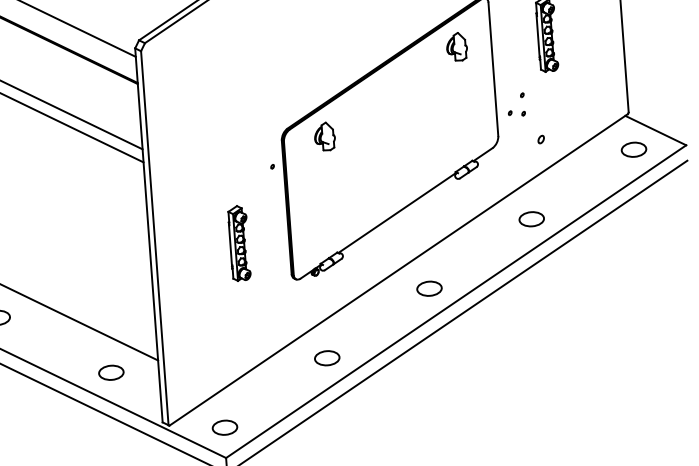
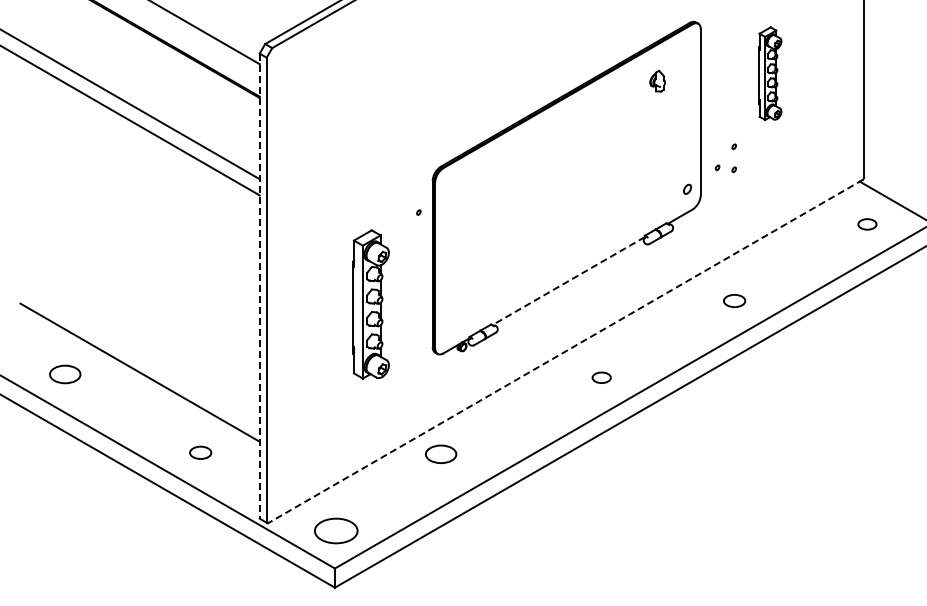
part: (456, 47) -> (657, 81), size x0.6
part: (325, 136) -> (486, 180), removed
part: (541, 138) -> (687, 188), moved
part: (634, 149) -> (867, 224), size x0.6
line: (396, 213) -> (568, 281), solid -> dashed
part: (531, 218) -> (734, 300), size x0.7
line: (148, 235) -> (259, 286), solid -> dashed
part: (239, 242) -> (370, 303), size x1.6
line: (398, 269) -> (565, 351), solid -> dashed
part: (429, 288) -> (601, 377), size x0.6
part: (327, 357) -> (441, 453), moved
part: (111, 372) -> (200, 452), size x0.7
part: (225, 427) -> (336, 530), size x1.4

